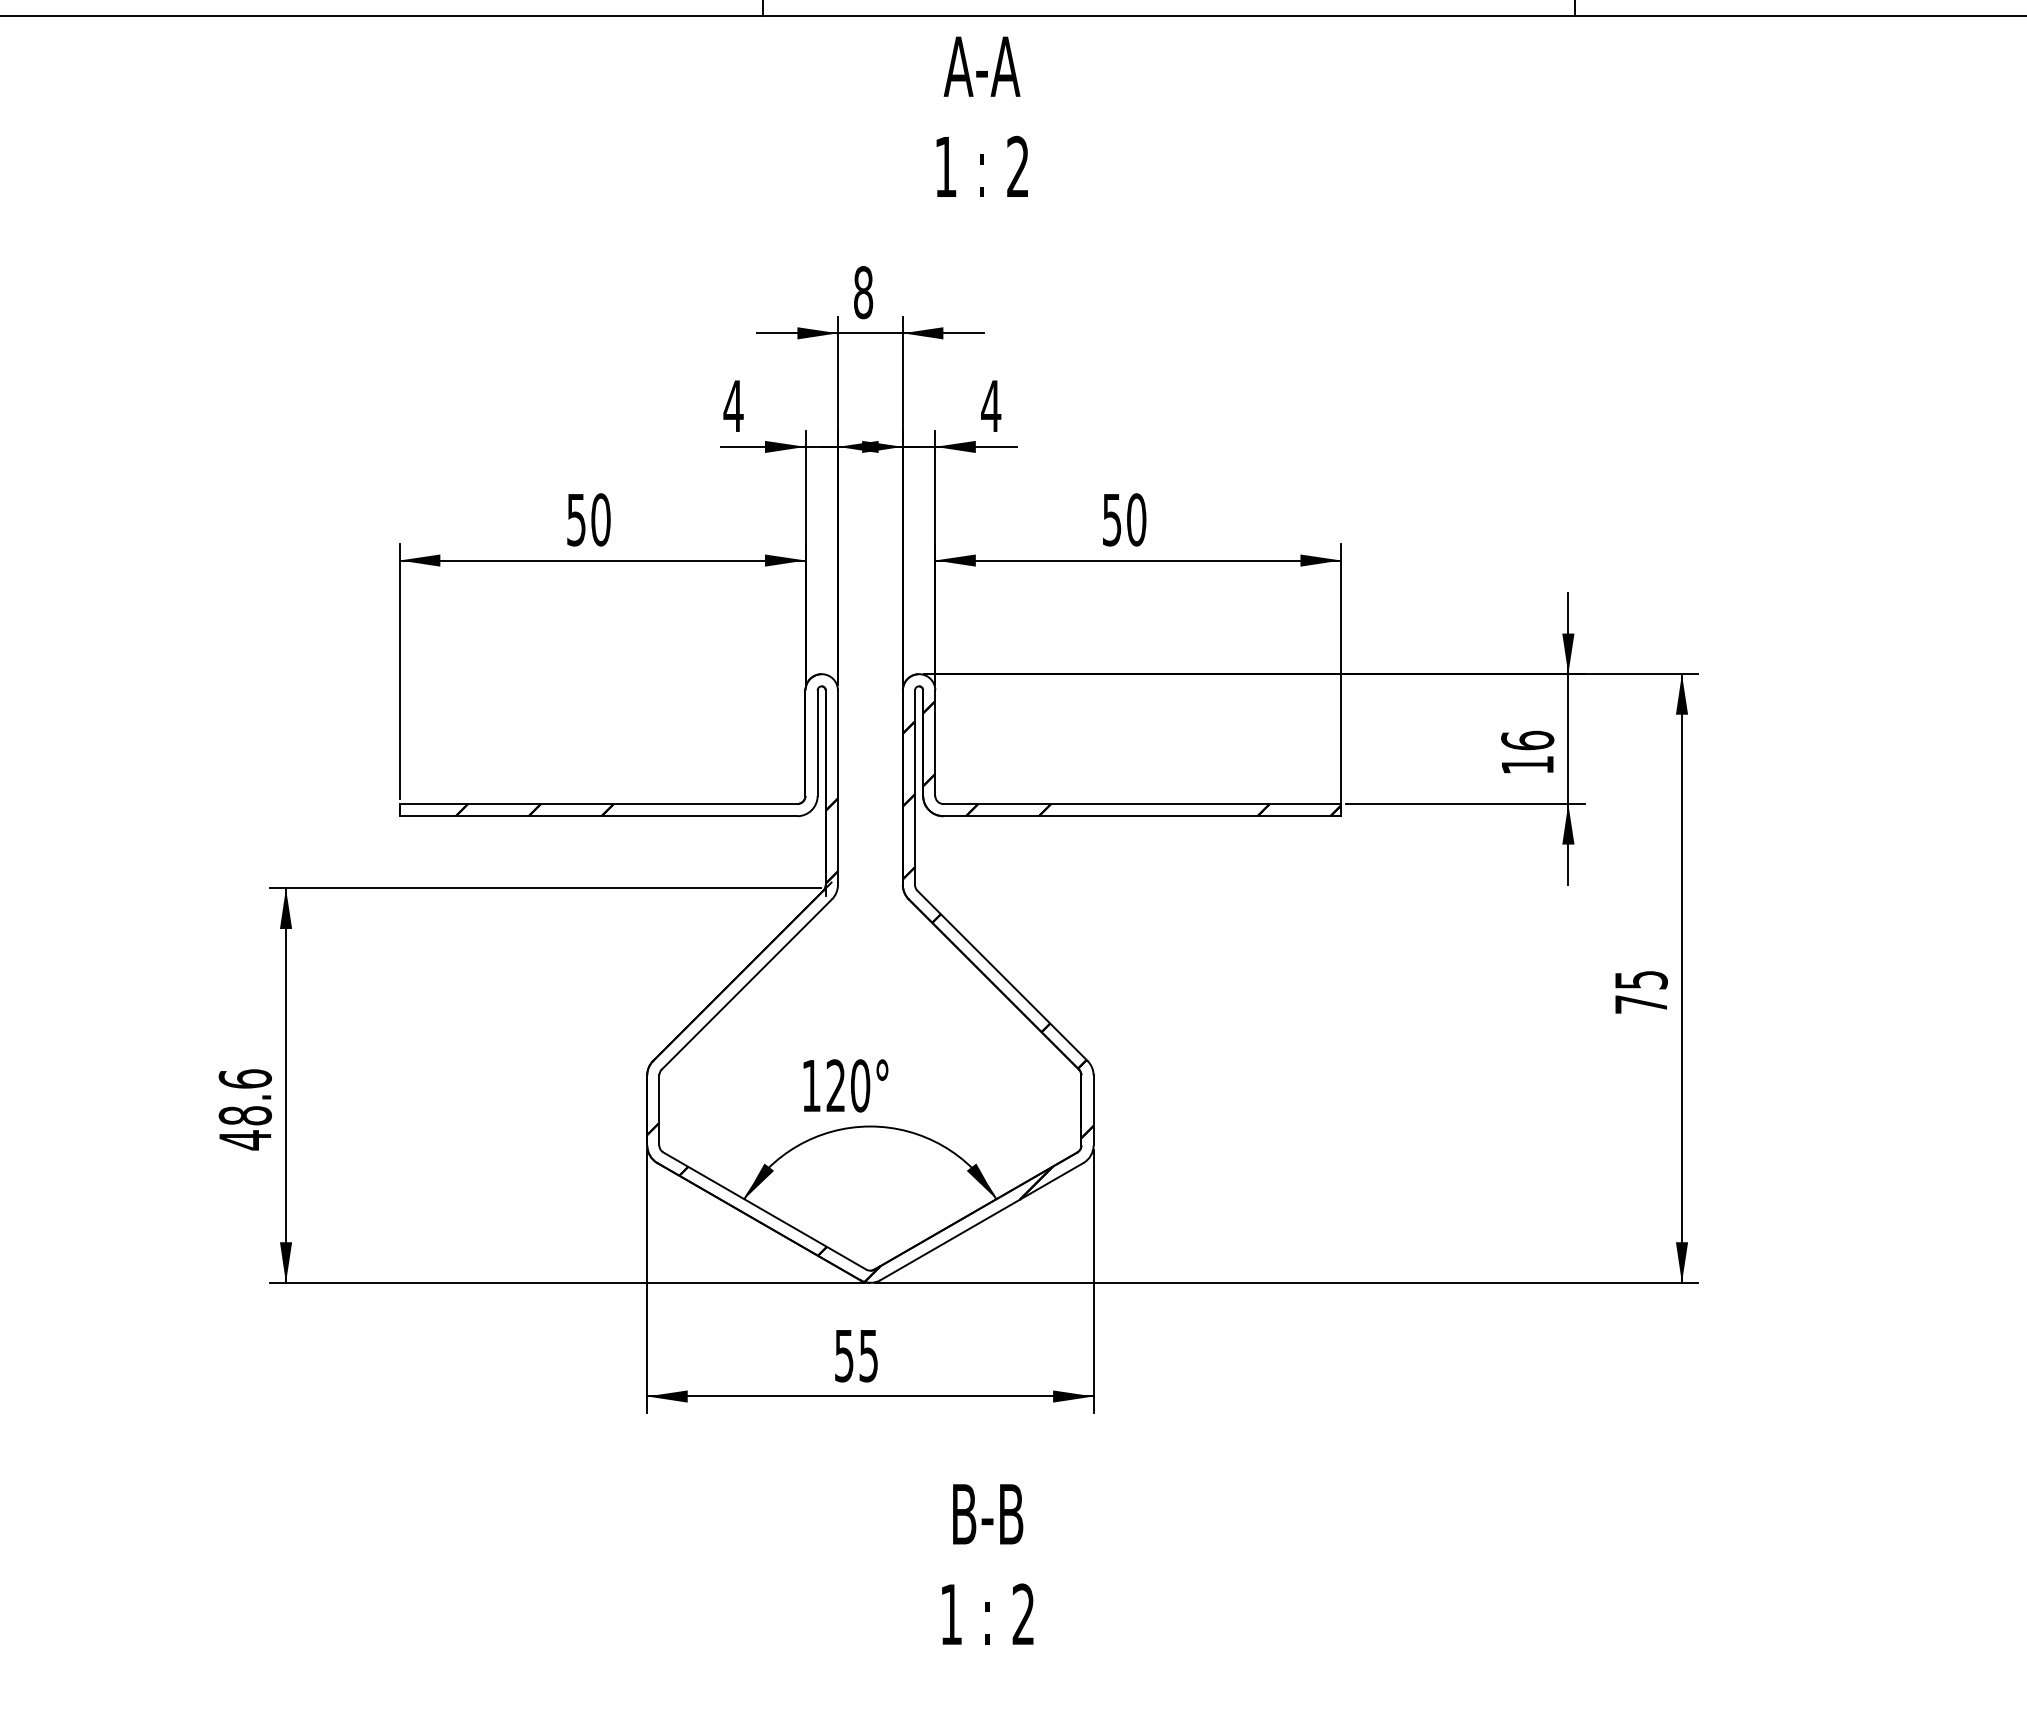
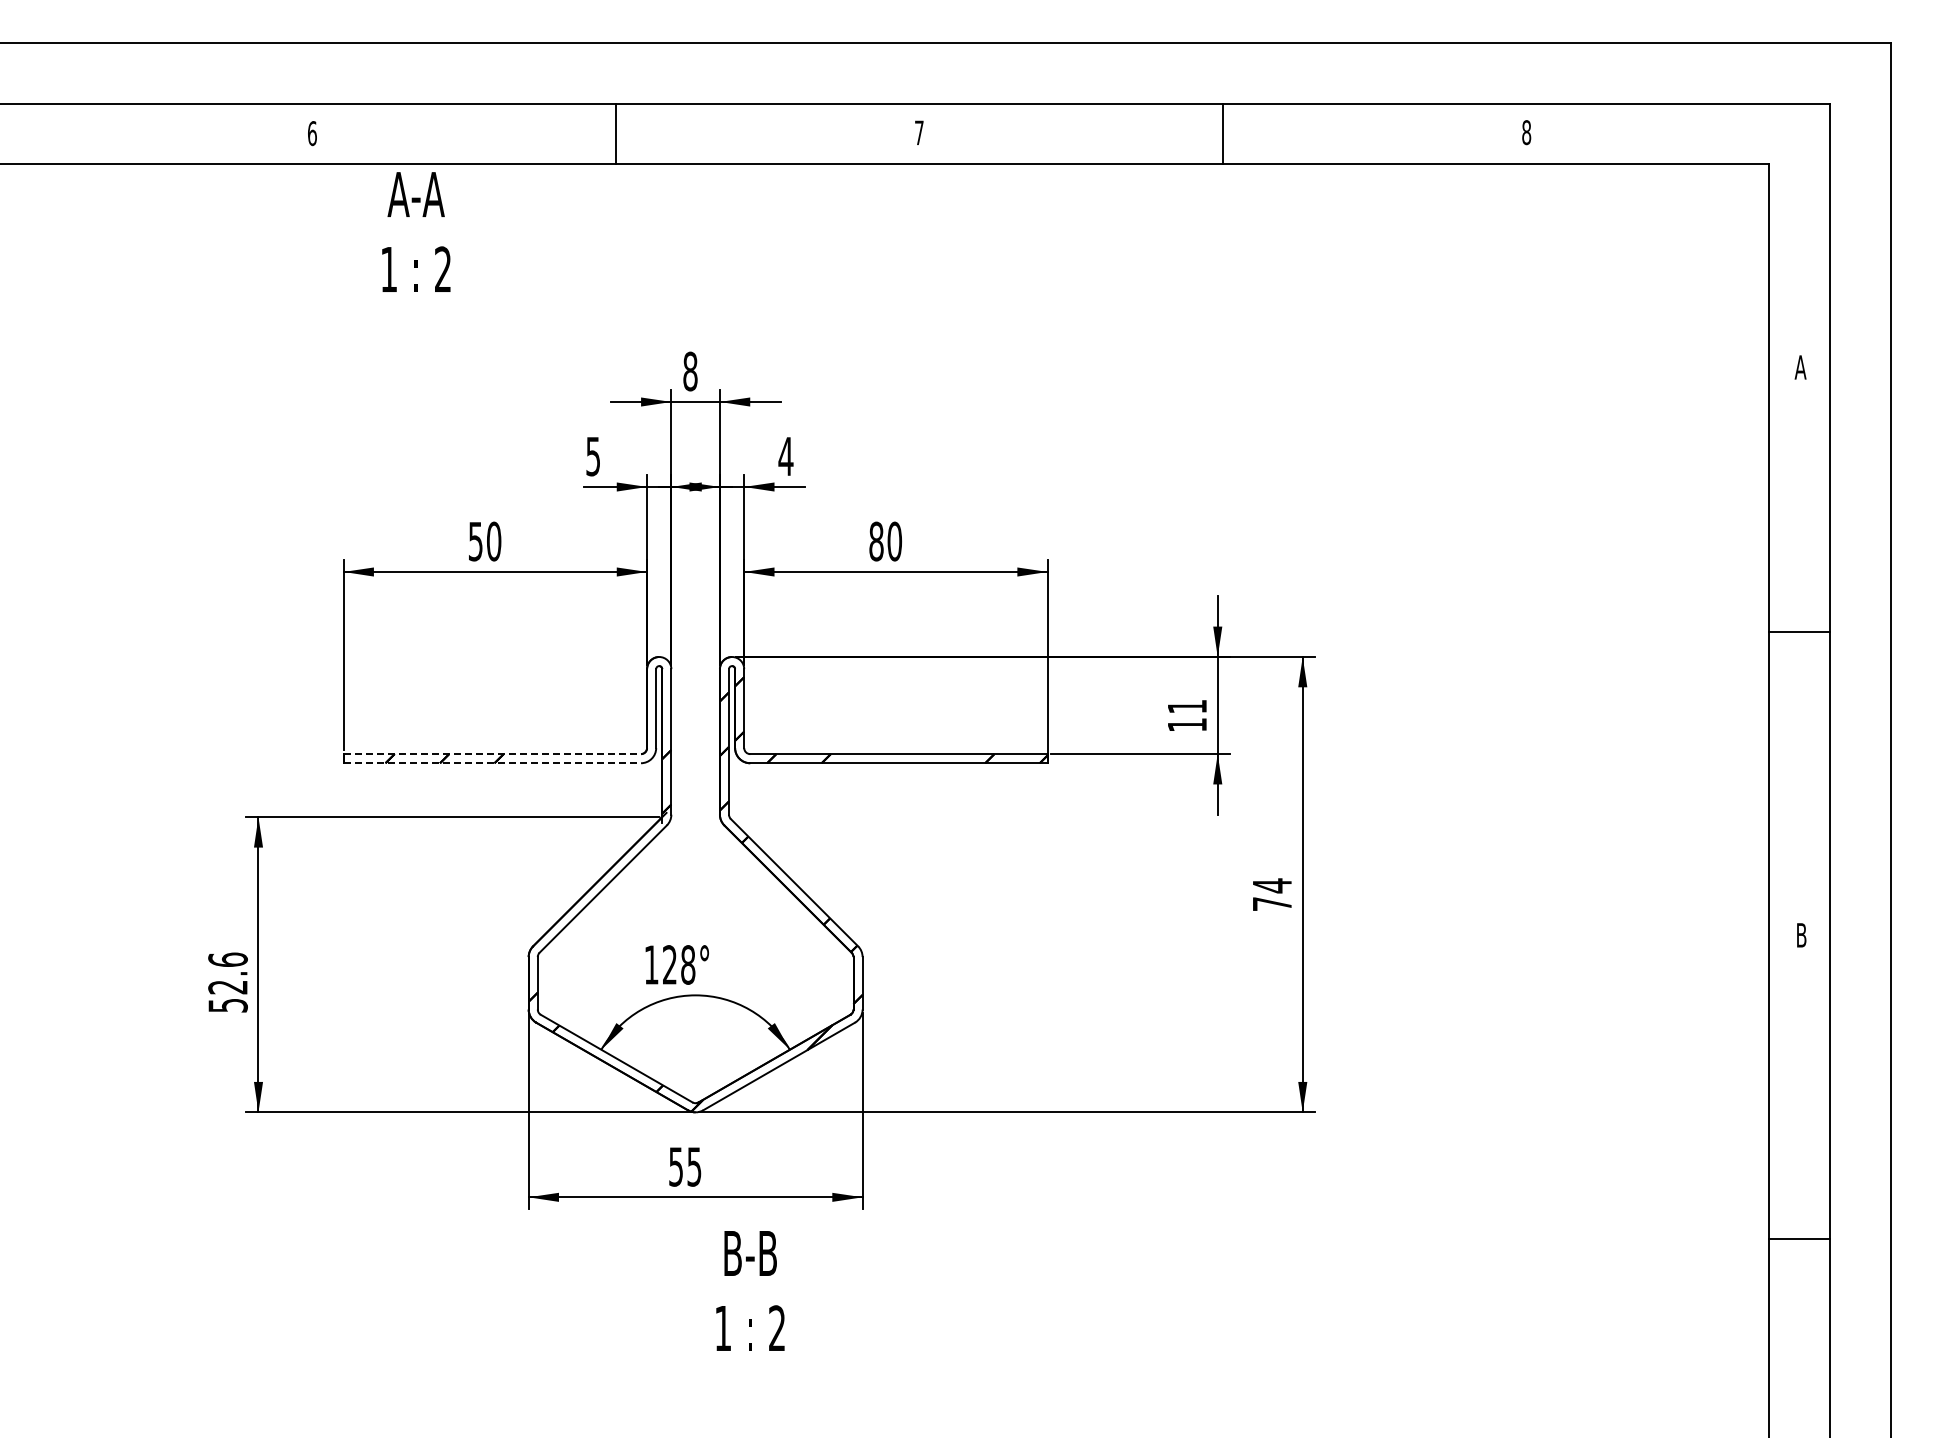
text: (982, 116) -> (416, 231), moved
text: (732, 406) -> (592, 456), 4 -> 5
text: (1112, 519) -> (876, 541), 50 -> 80
text: (1527, 740) -> (1187, 706), 16 -> 11
line: (598, 804) -> (492, 754), solid -> dashed
line: (598, 816) -> (492, 763), solid -> dashed
text: (1641, 979) -> (1272, 885), 75 -> 74
text: (860, 1085) -> (688, 964), 120° -> 128°
text: (244, 1128) -> (227, 996), 48.6 -> 52.6
text: (987, 1563) -> (750, 1290), moved

